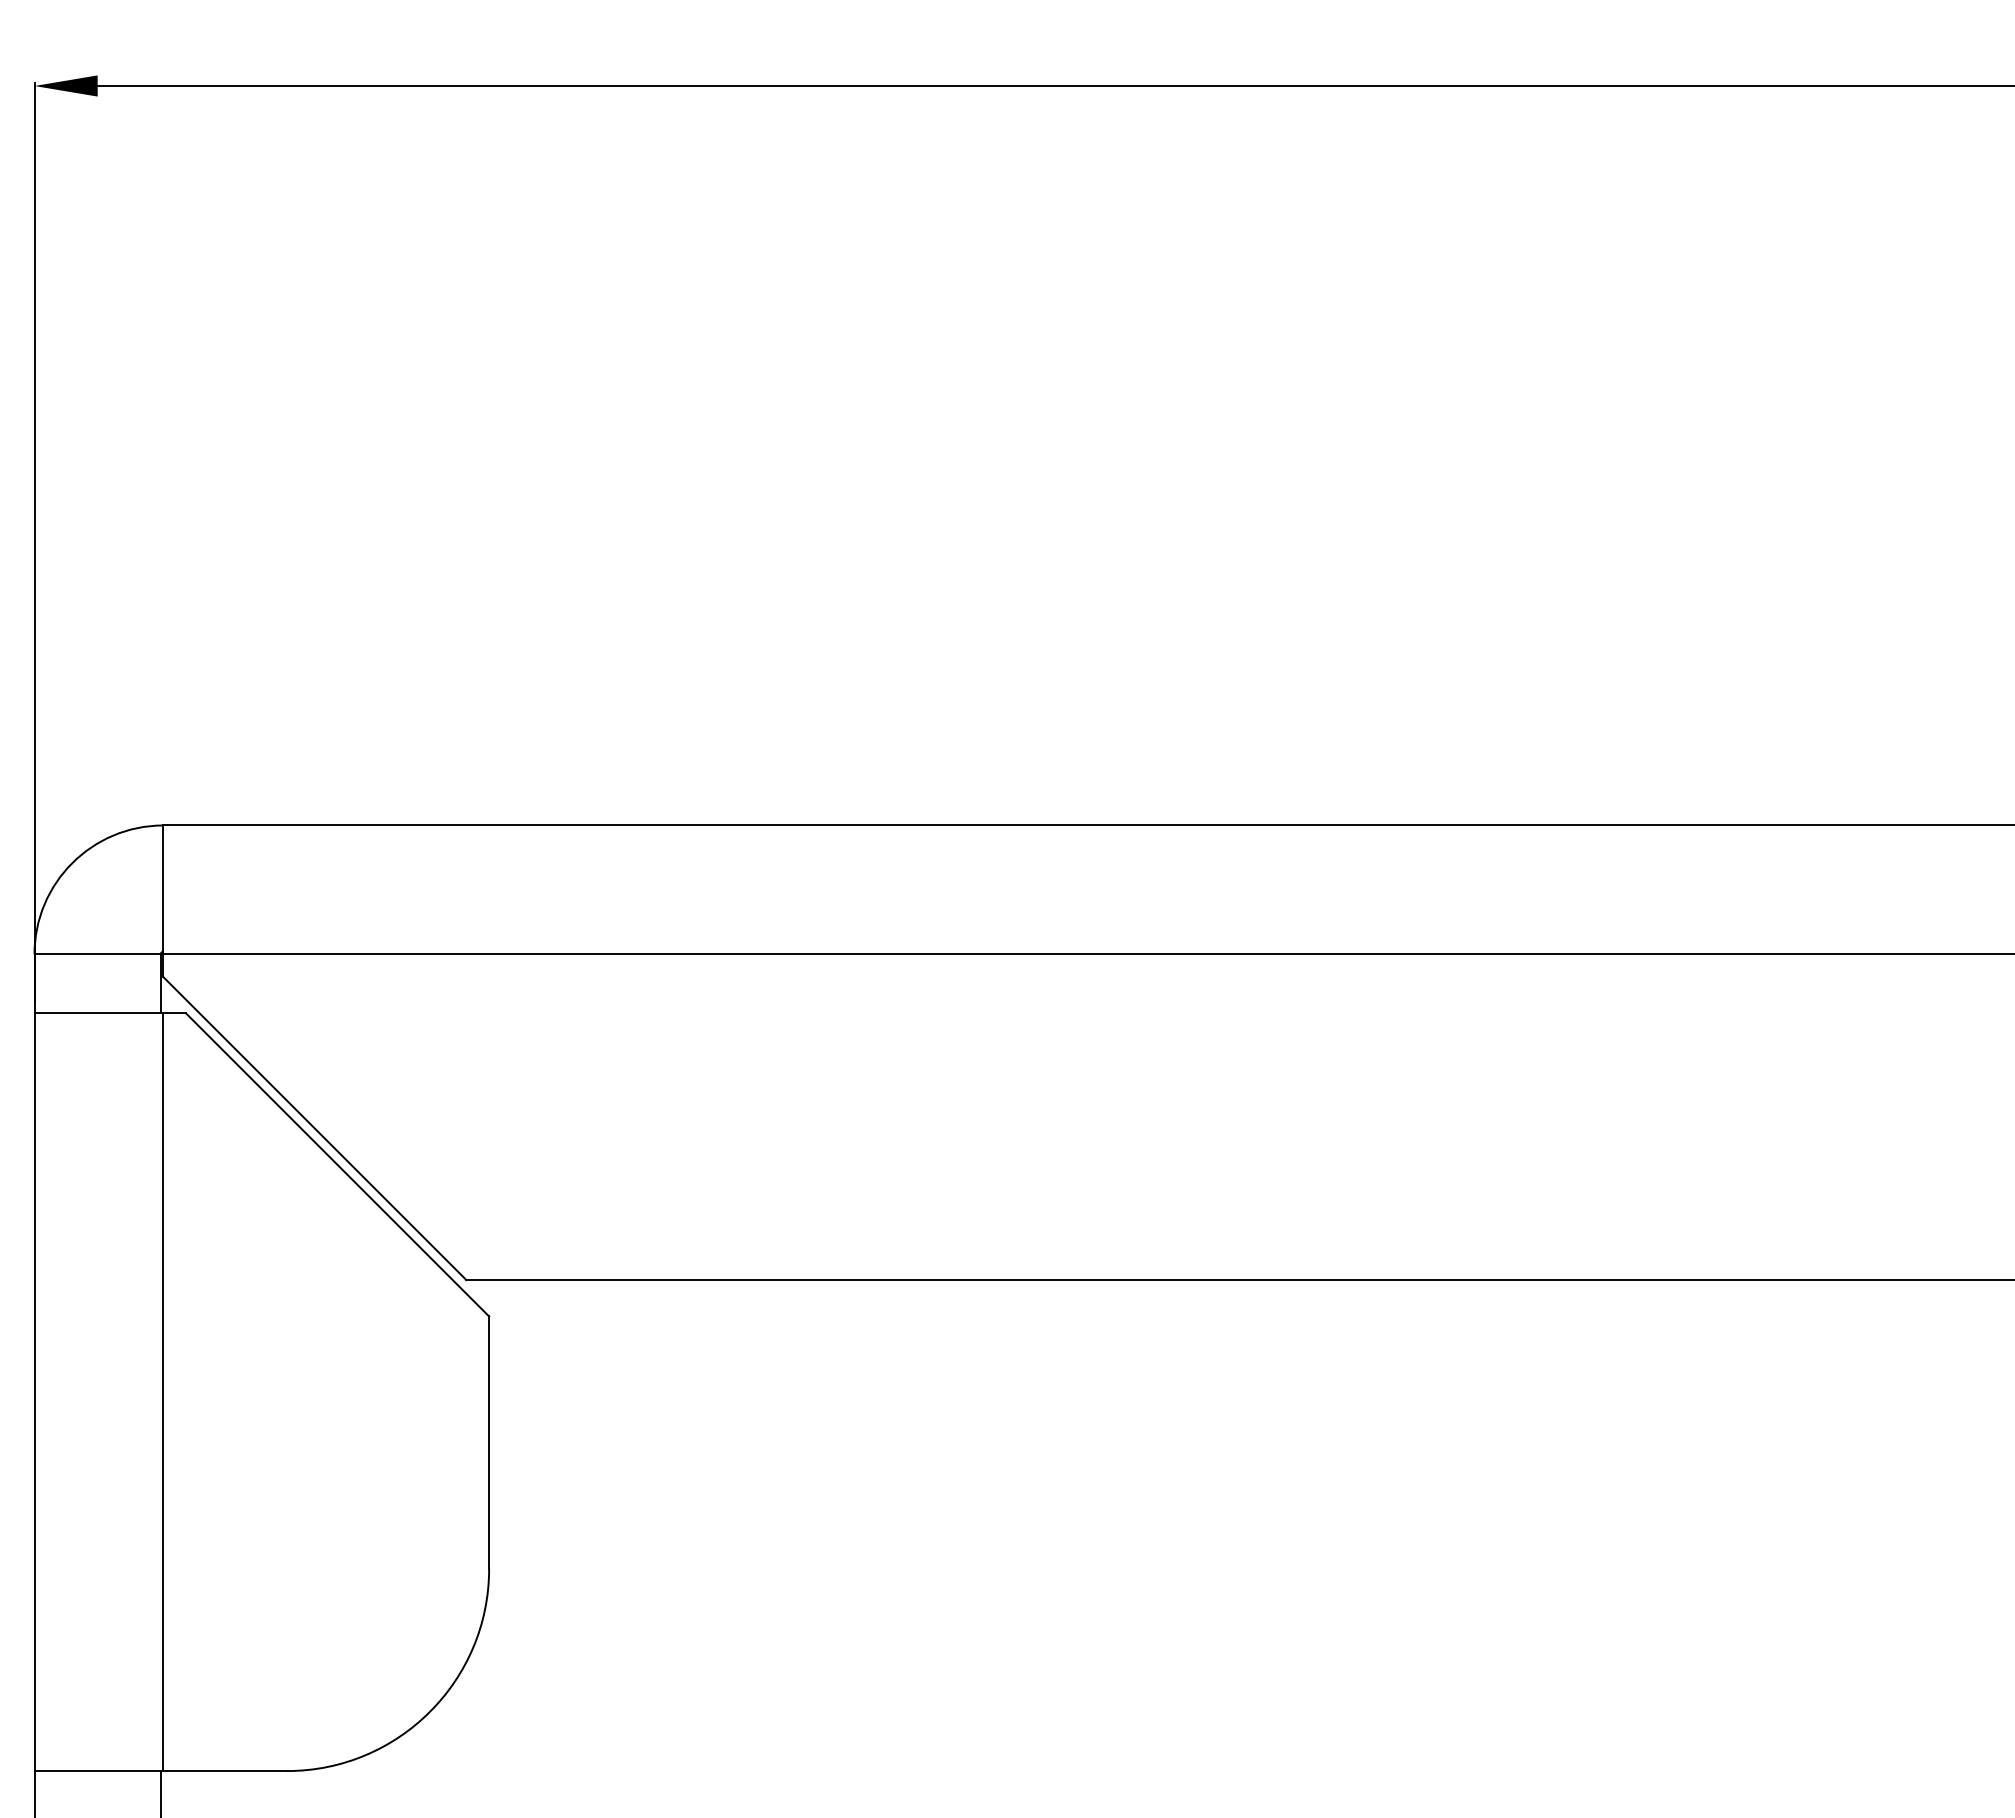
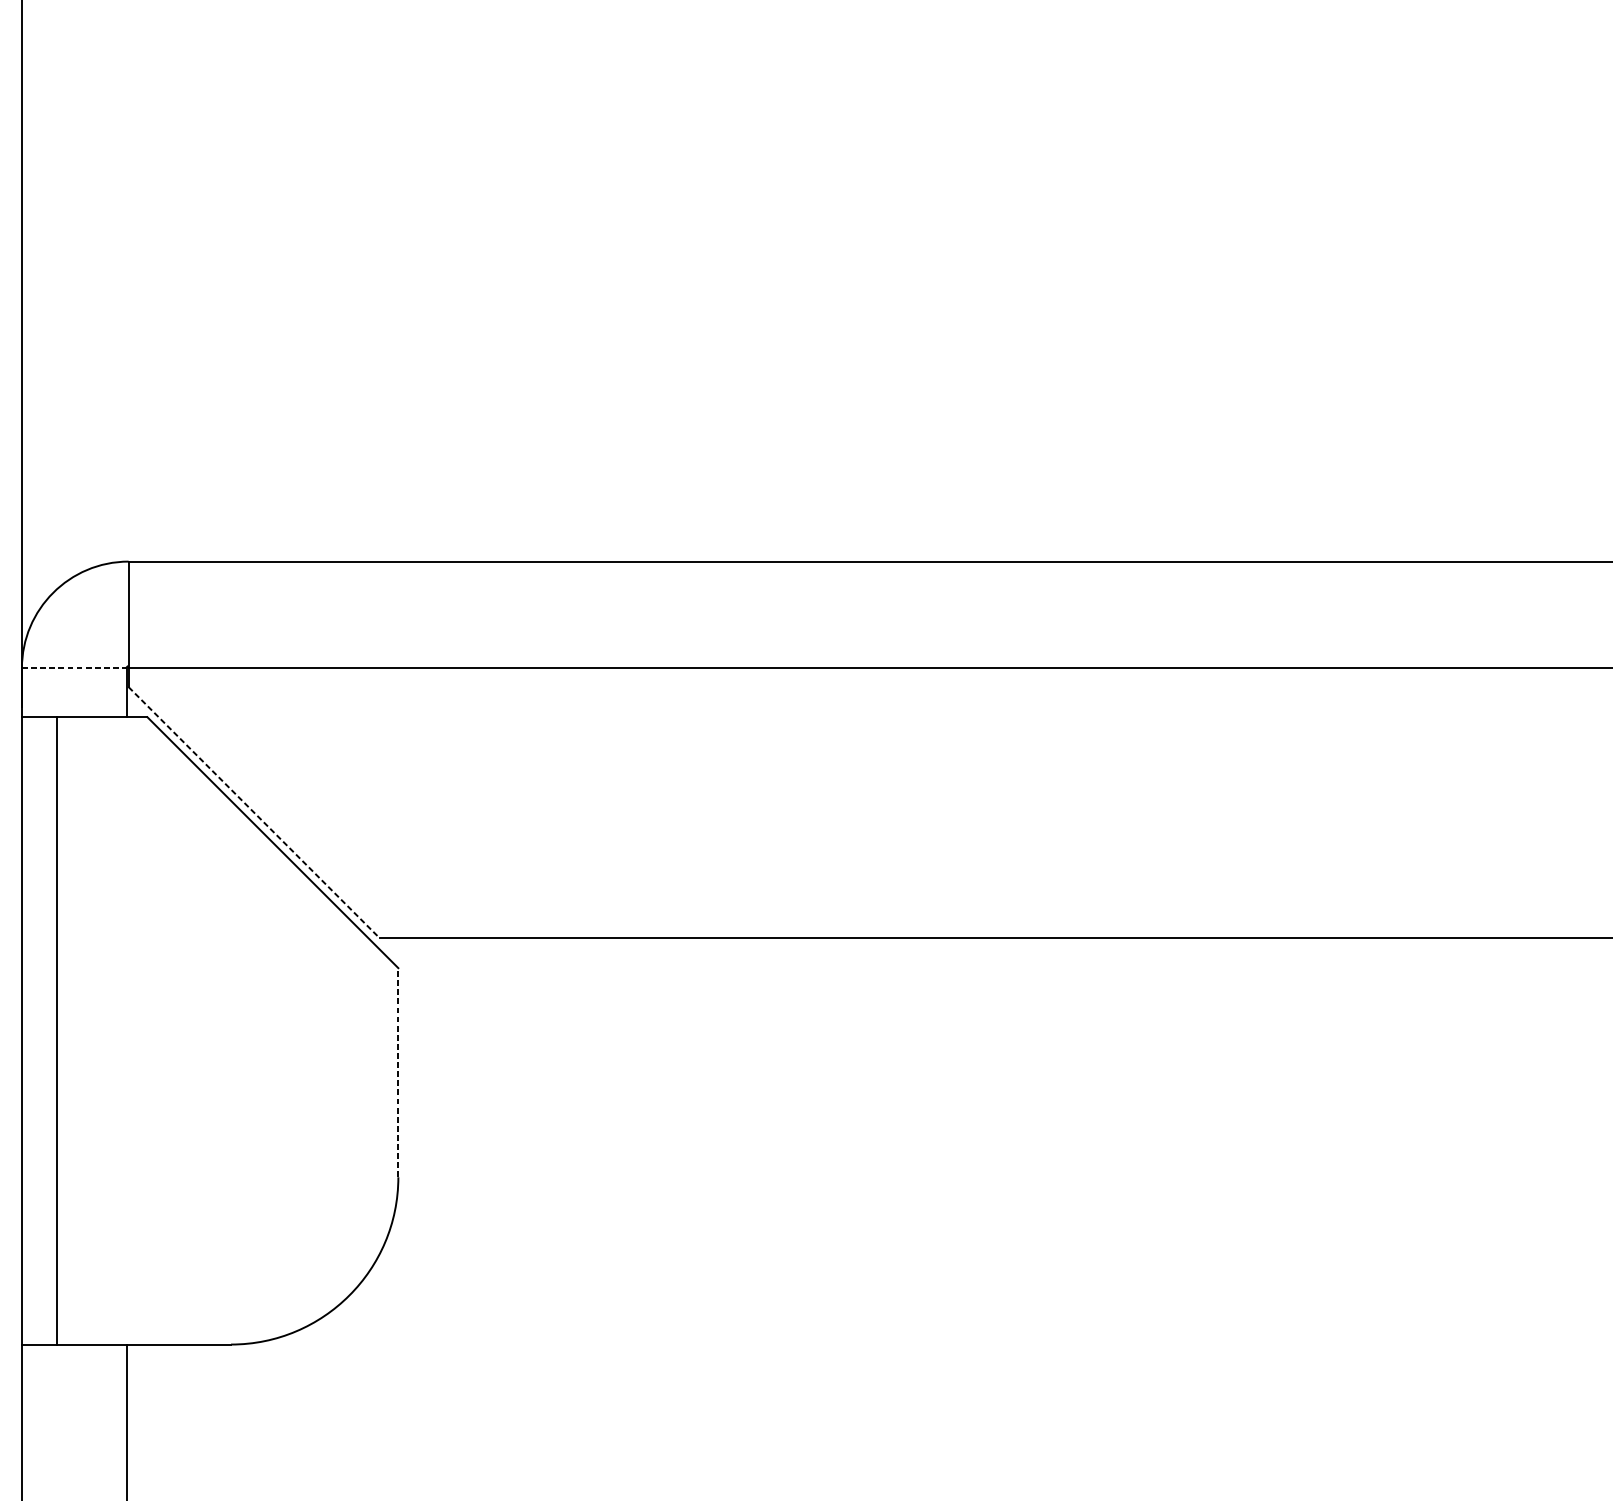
line: (98, 954) -> (74, 668), solid -> dashed
line: (315, 1128) -> (254, 812), solid -> dashed
line: (163, 1392) -> (56, 1031), moved
line: (489, 1442) -> (398, 1072), solid -> dashed

